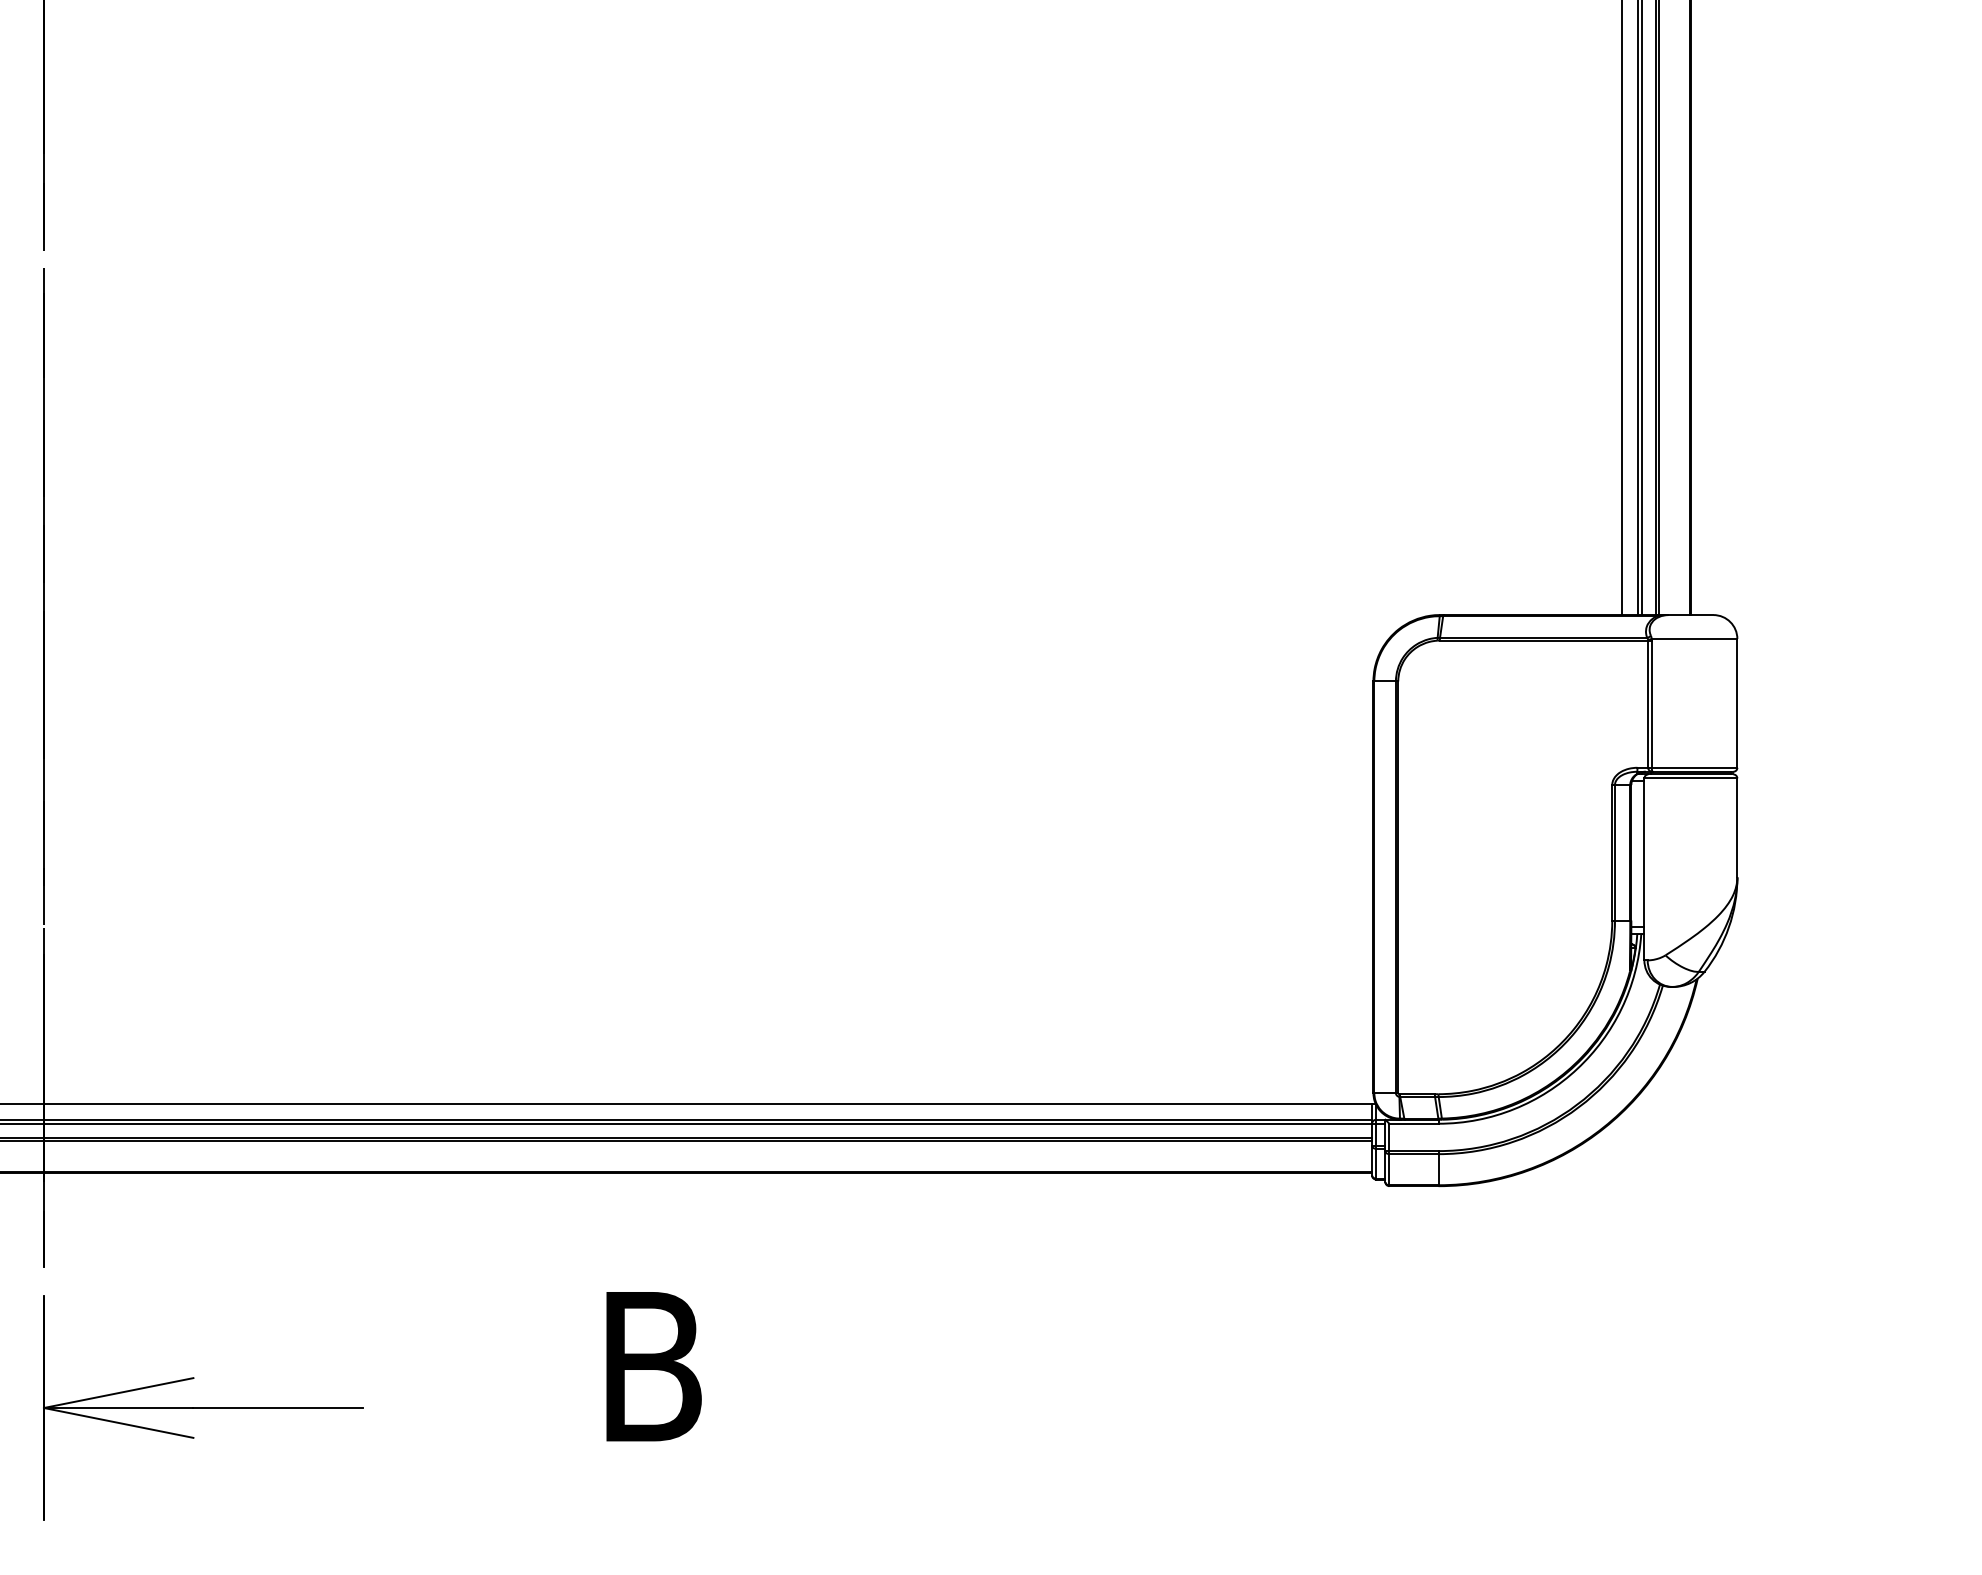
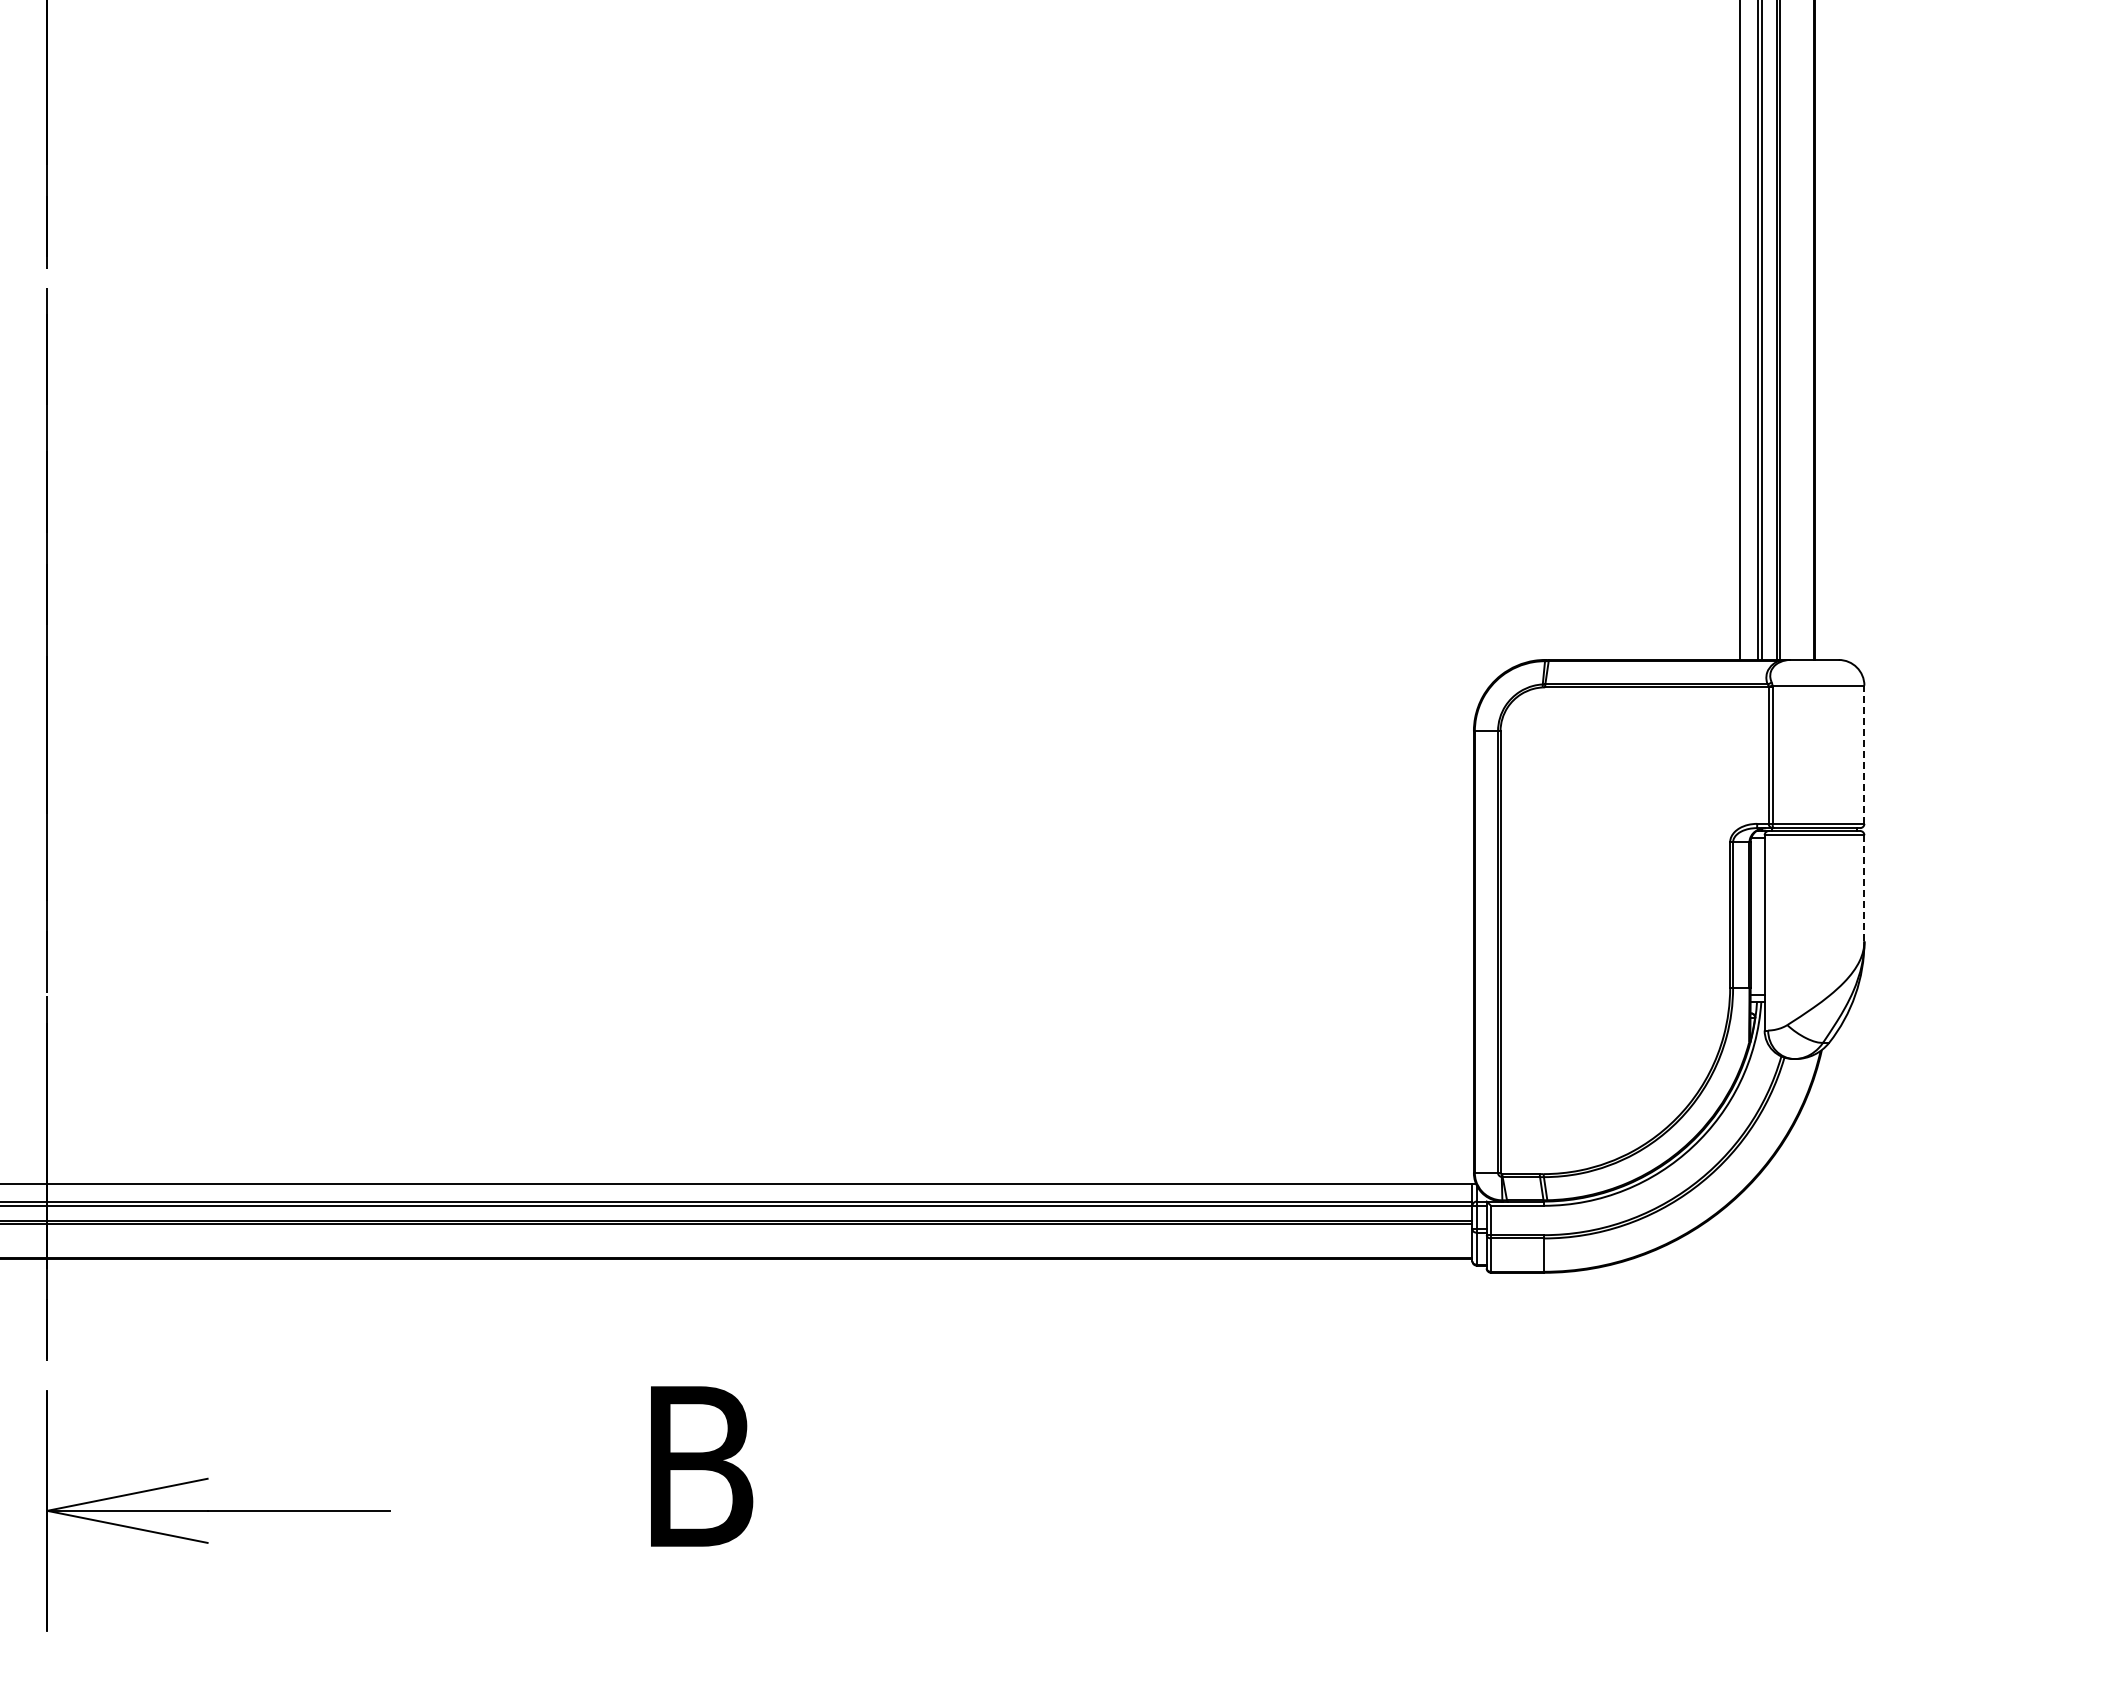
line: (1737, 703) -> (1864, 754), solid -> dashed
line: (1737, 827) -> (1864, 887), solid -> dashed

